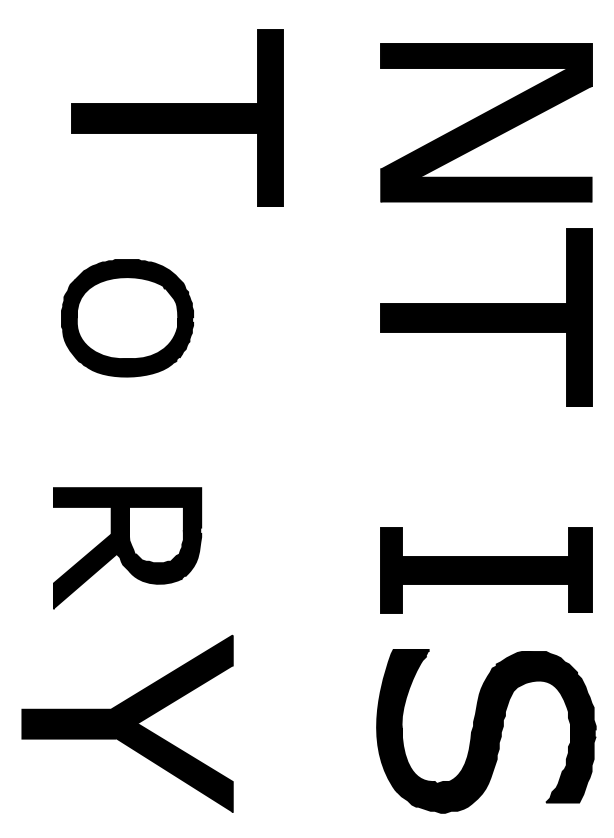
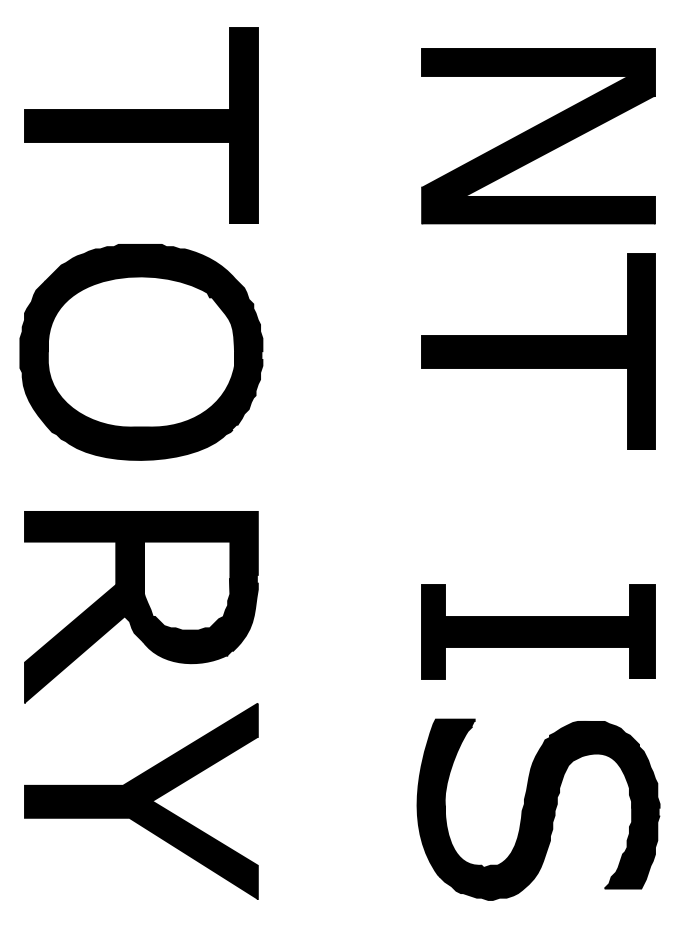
part: (177, 117) -> (141, 124), moved
part: (127, 318) -> (141, 352), size x1.67
part: (127, 548) -> (141, 607), size x1.43

